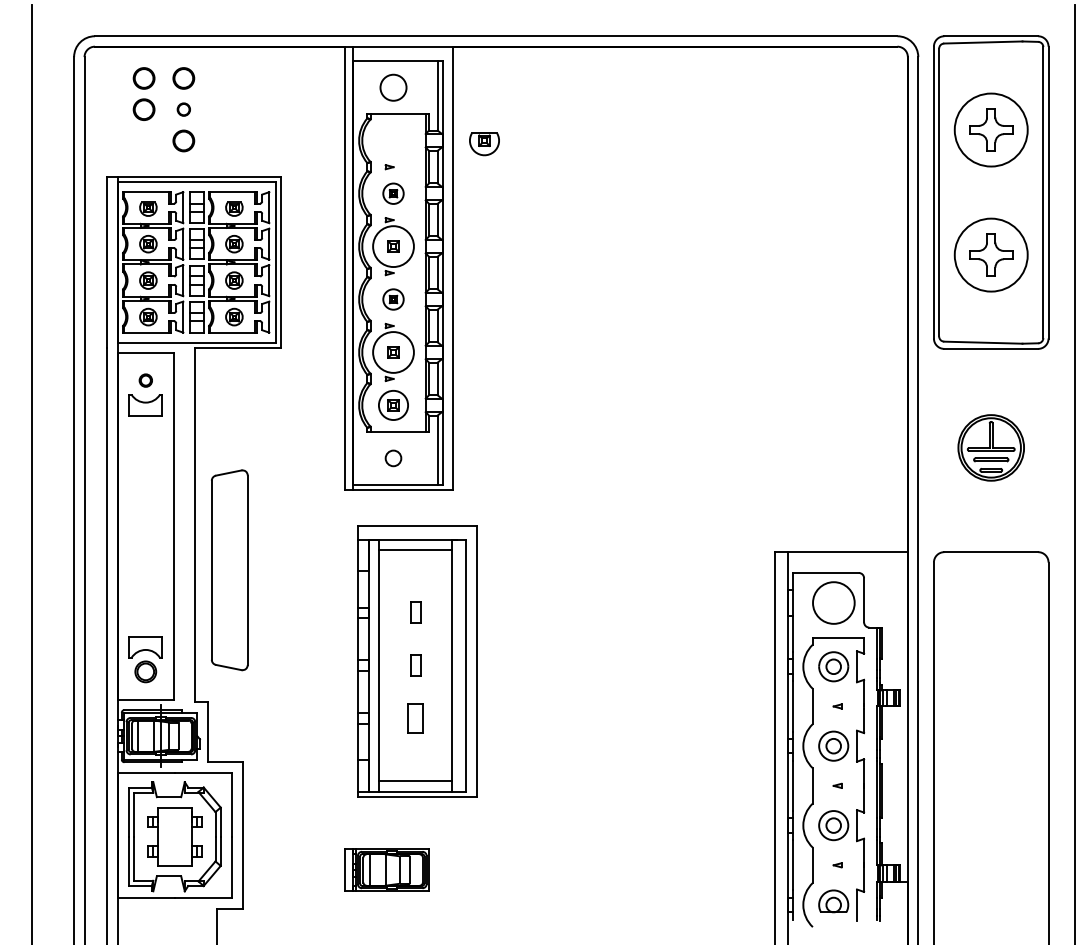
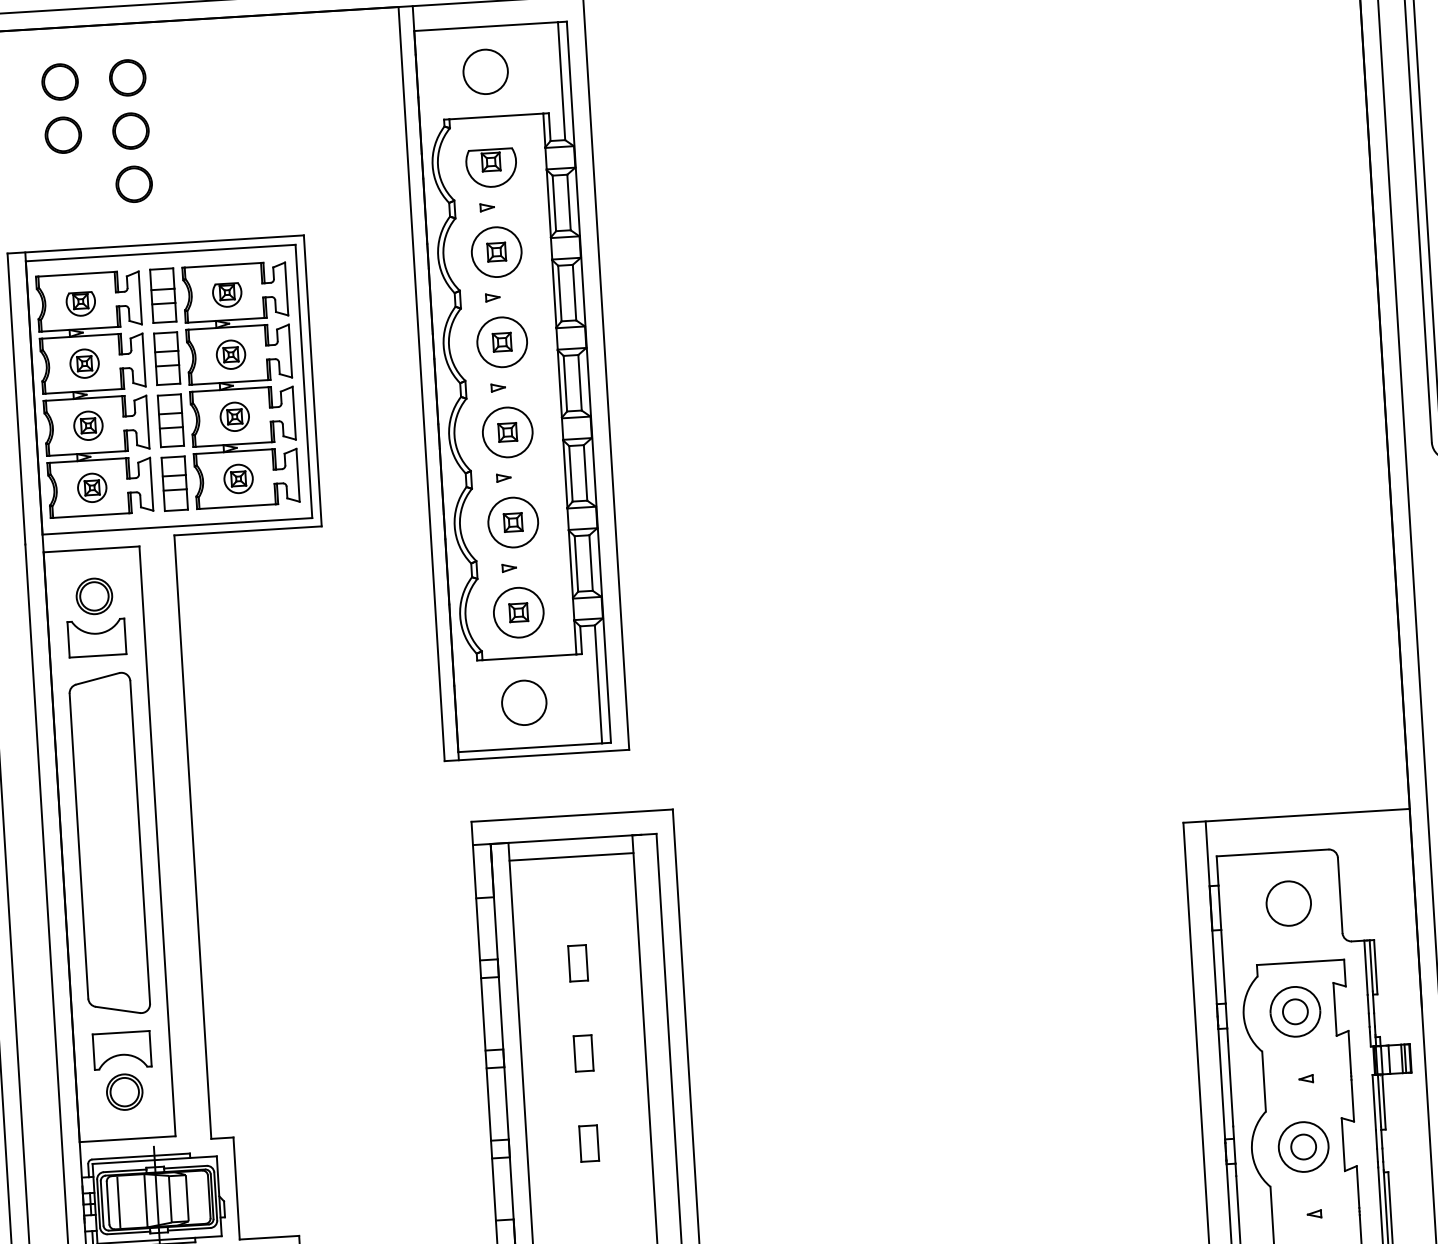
part: (183, 109) -> (130, 130), size x1.67
part: (484, 144) -> (491, 168), moved
part: (393, 193) -> (496, 251), size x1.43
circle: (393, 246) -> (502, 342), size x0.71
part: (393, 299) -> (507, 432), size x1.43
circle: (393, 352) -> (513, 522), size x0.71
part: (145, 380) -> (93, 596), size x1.67
circle: (393, 458) -> (524, 703), size x1.67
part: (229, 570) -> (109, 844), moved
circle: (833, 603) -> (1288, 904), size x0.62
part: (415, 718) -> (588, 1143), size x0.71

